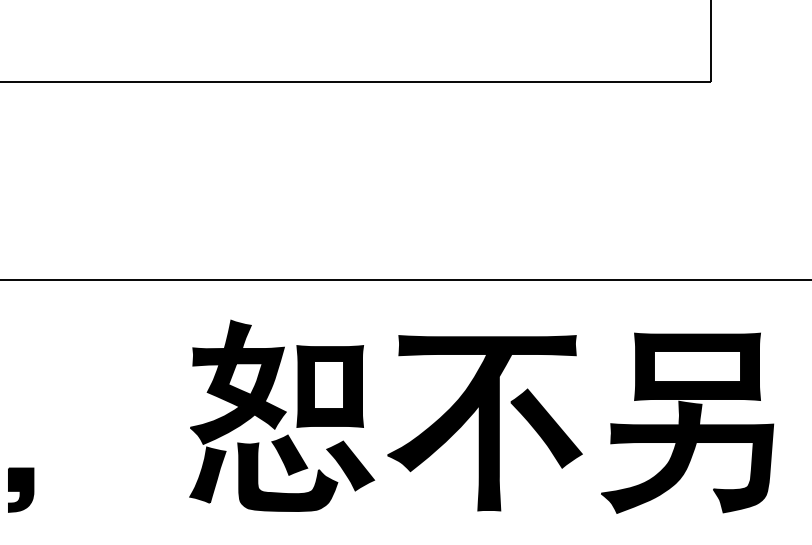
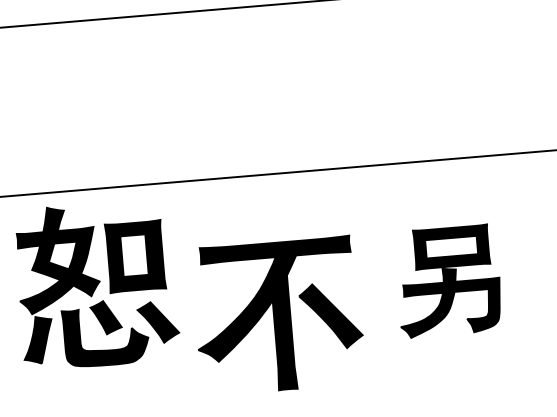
part: (282, 415) -> (97, 284), moved
part: (687, 422) -> (448, 280), size x0.7
part: (484, 423) -> (278, 316), moved

